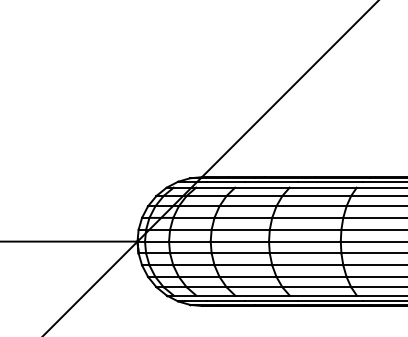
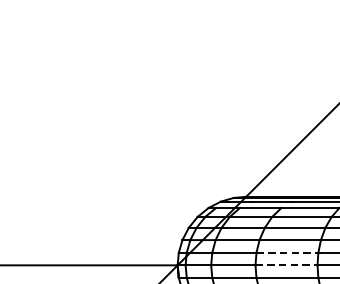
line: (241, 229) -> (288, 252), solid -> dashed
line: (240, 241) -> (287, 265), solid -> dashed

